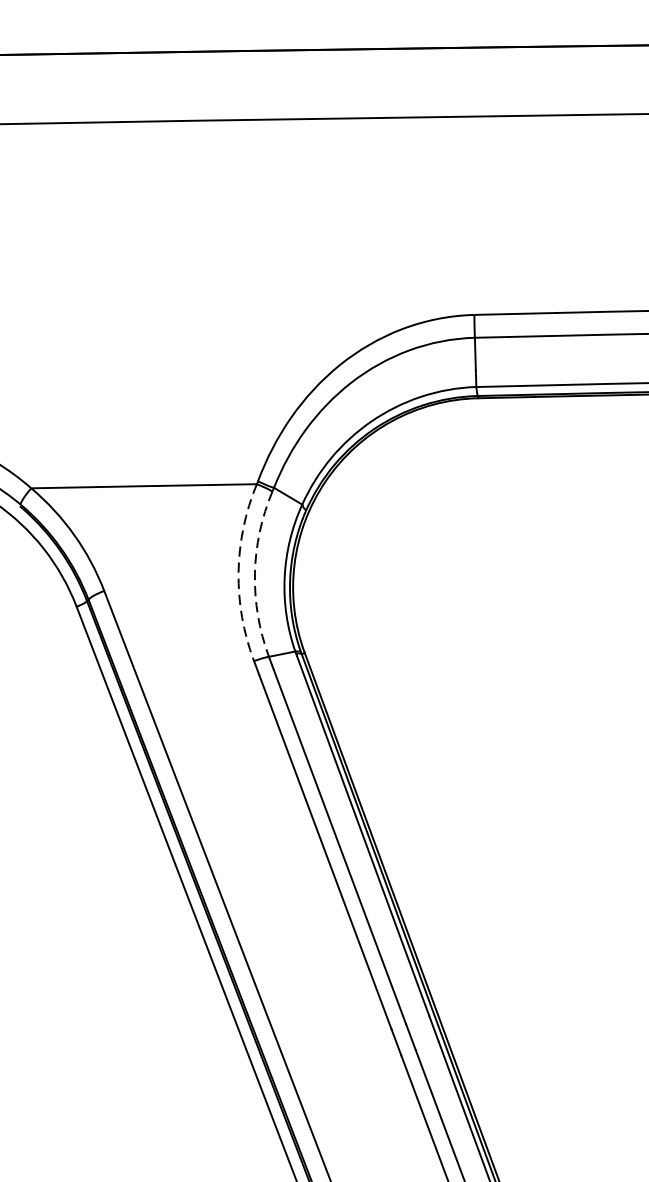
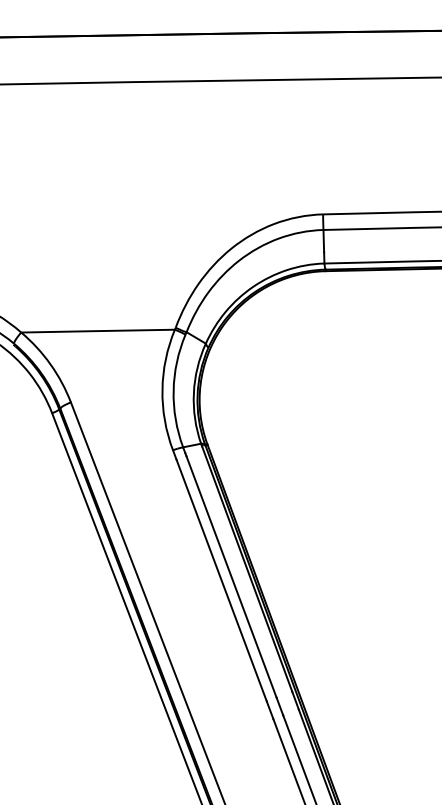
arc: (238, 571) -> (162, 389), dashed -> solid
arc: (254, 573) -> (173, 390), dashed -> solid

